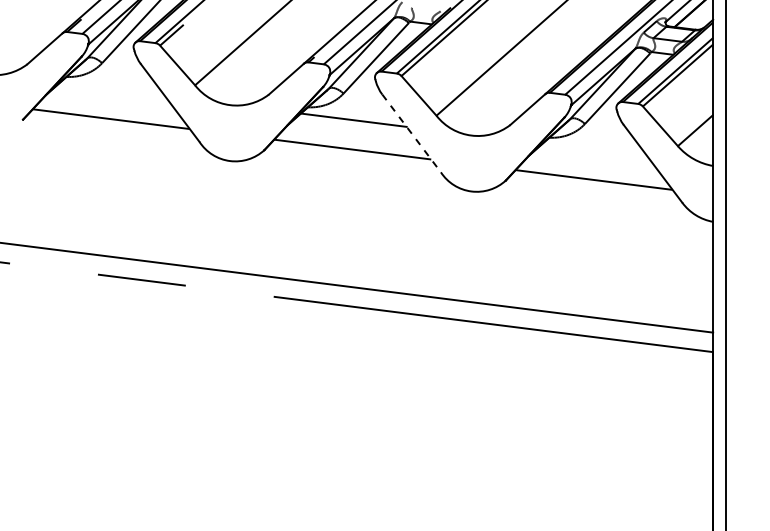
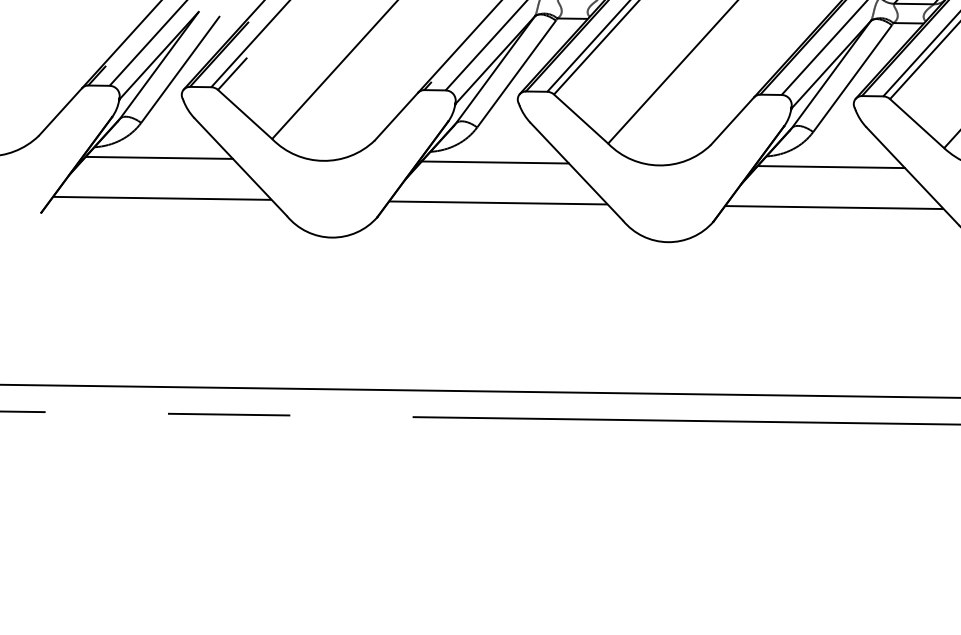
line: (112, 89) -> (159, 157), added
line: (411, 133) -> (576, 171), dashed -> solid
line: (595, 150) -> (831, 166), added

